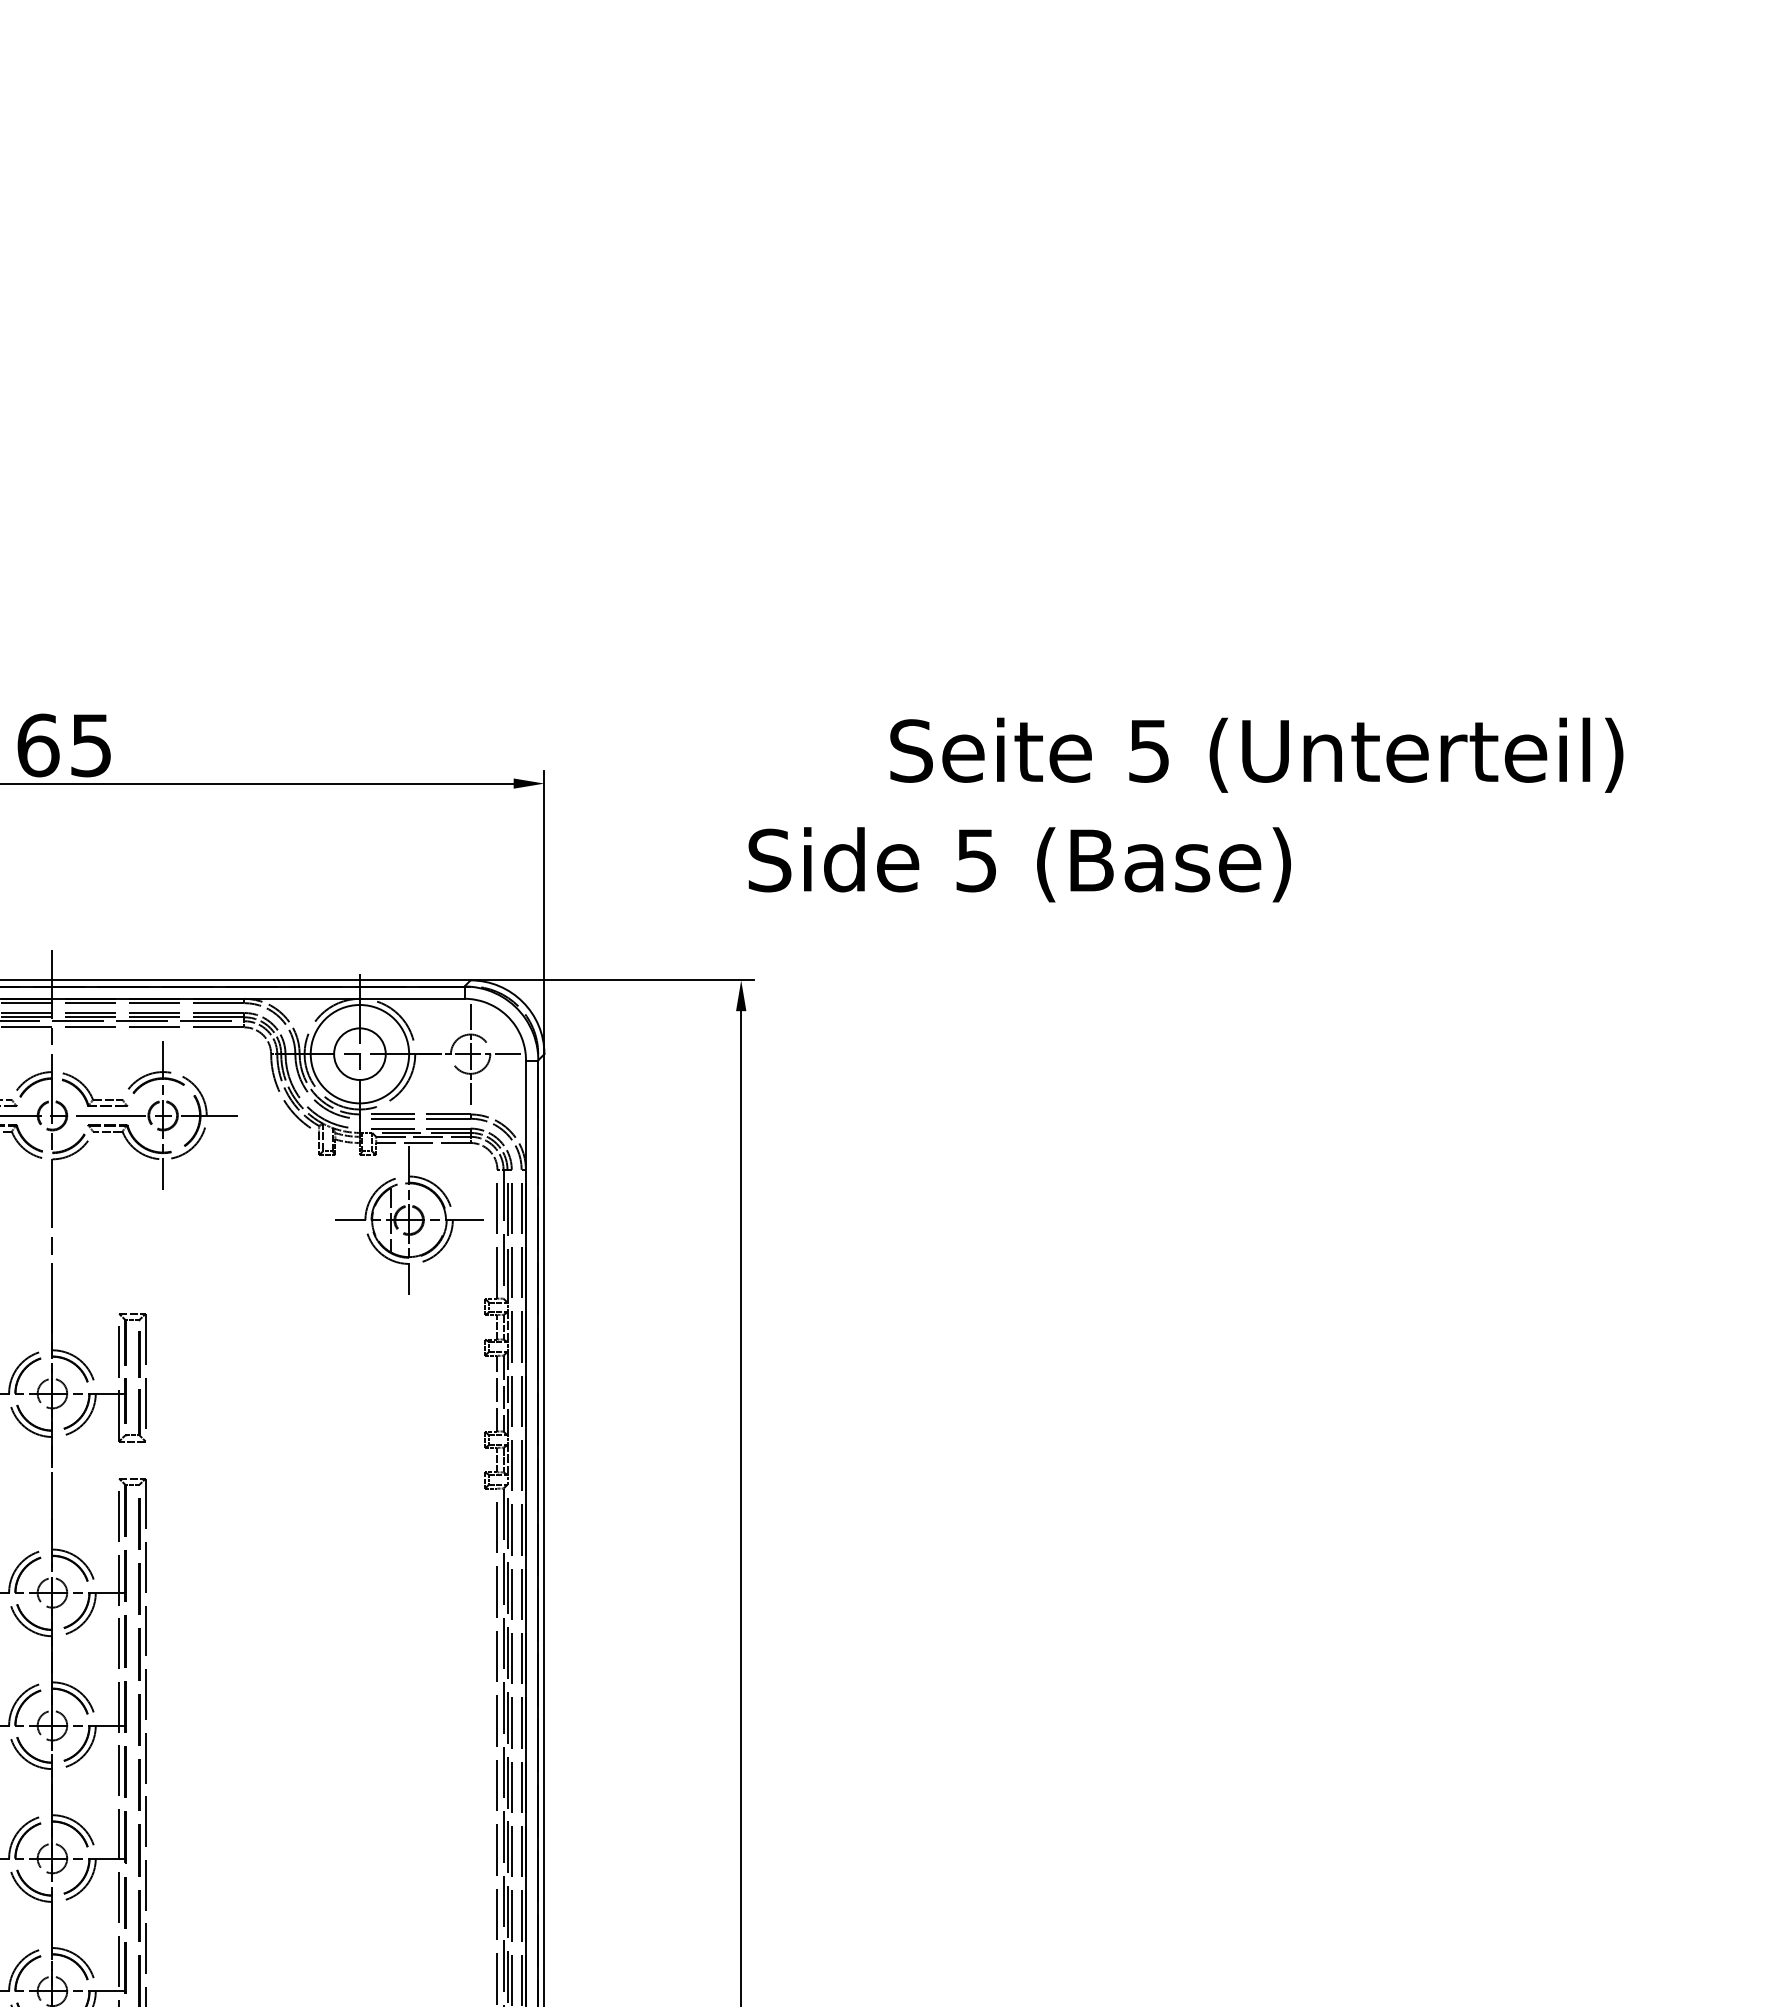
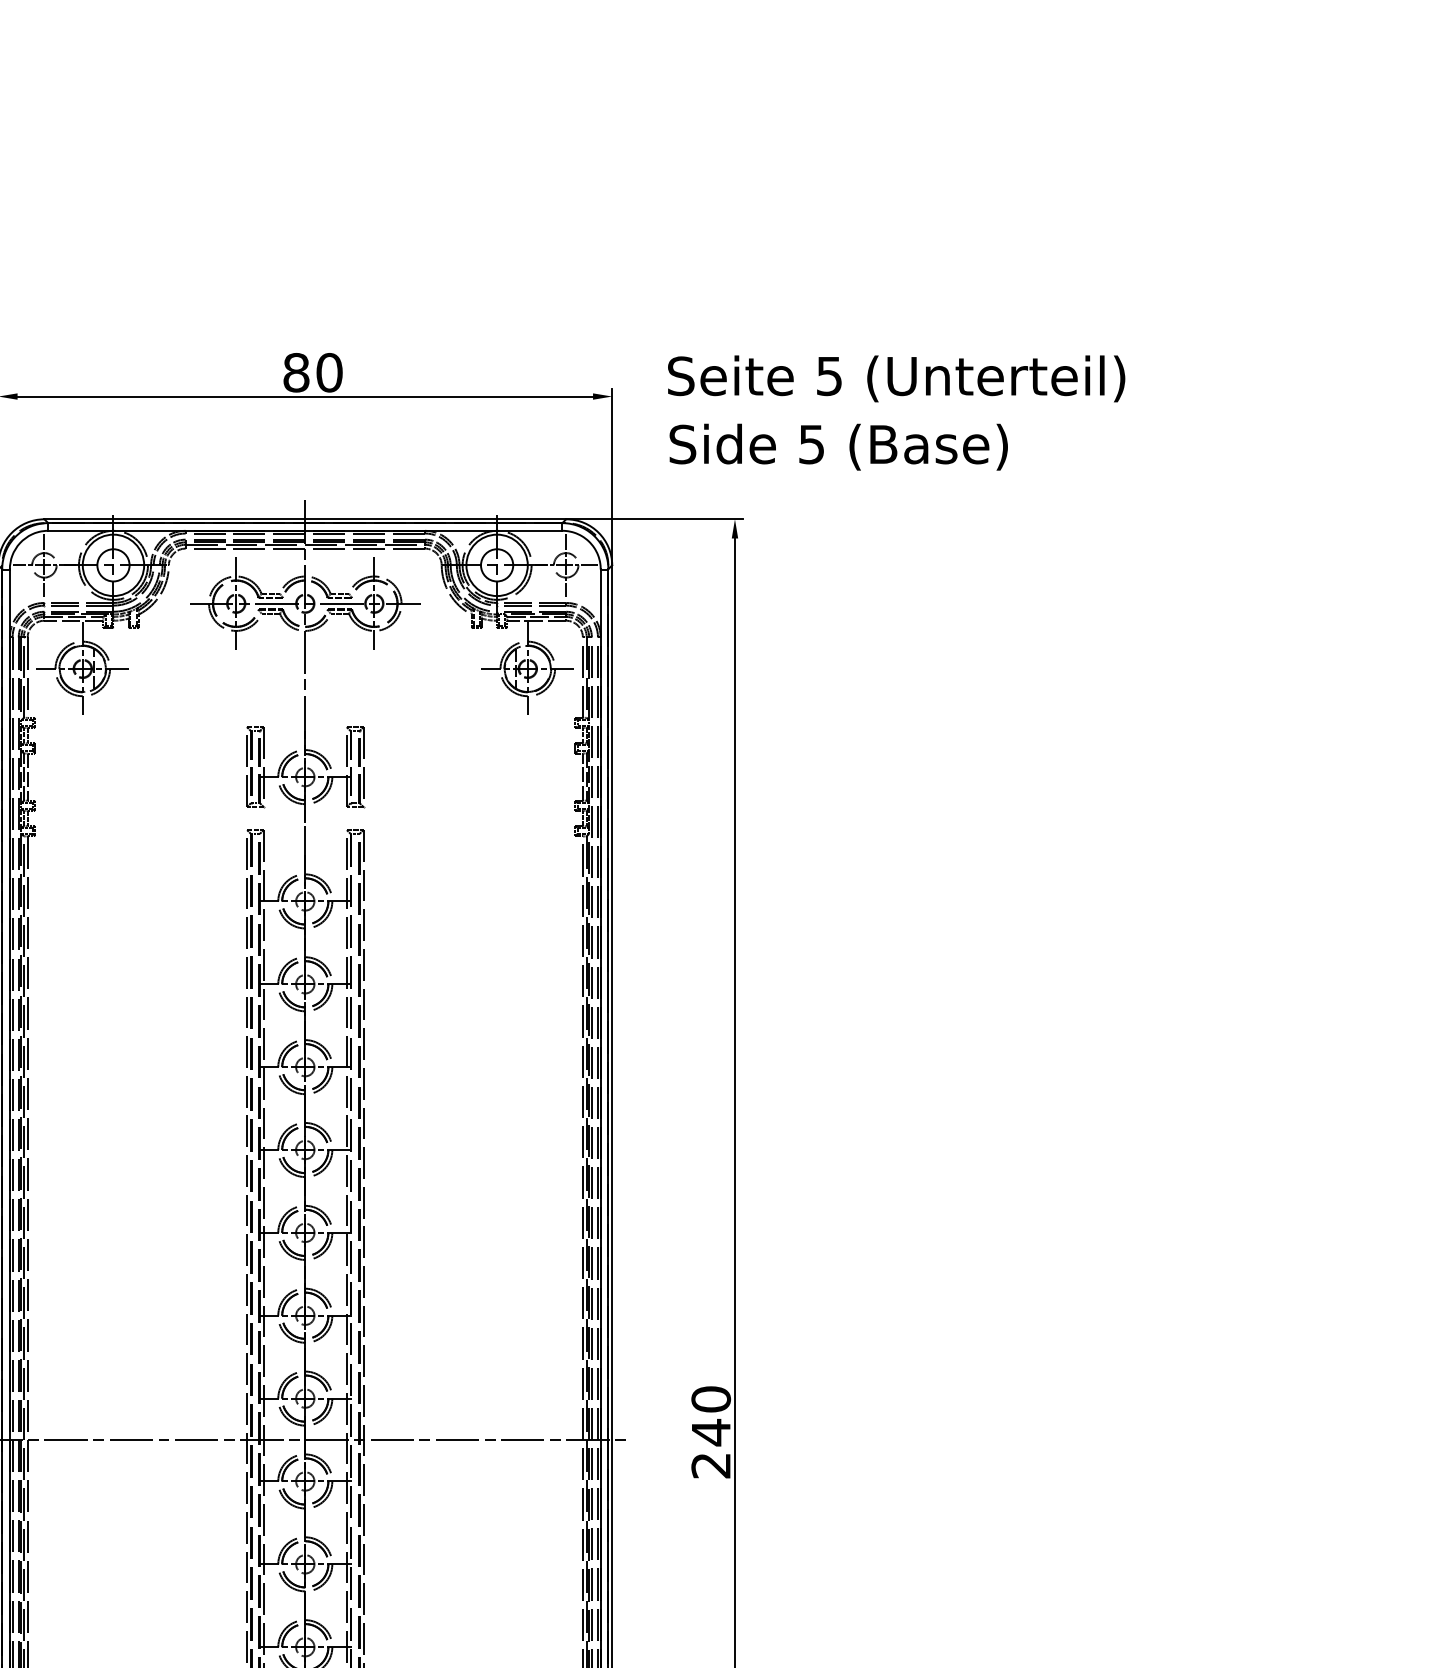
text: (63, 745) -> (312, 372), 65 -> 80
text: (1256, 754) -> (896, 378), moved
text: (1019, 863) -> (838, 446), moved

